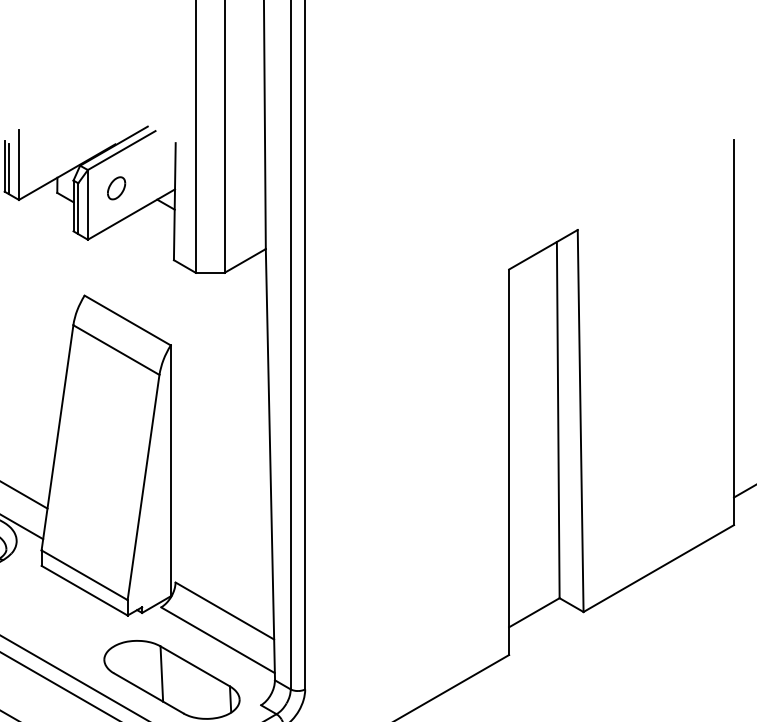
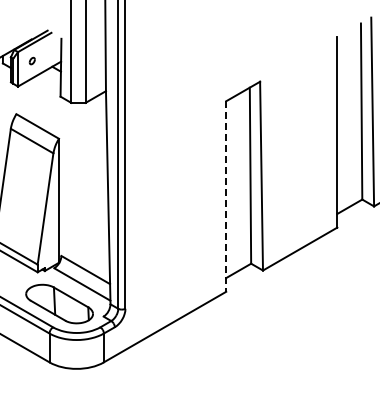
part: (117, 186) -> (32, 60), size x0.6
line: (509, 464) -> (226, 197), solid -> dashed

